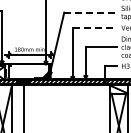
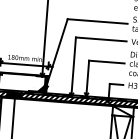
line: (91, 12) -> (98, 21), dashed -> solid
line: (95, 27) -> (101, 38), dashed -> solid

